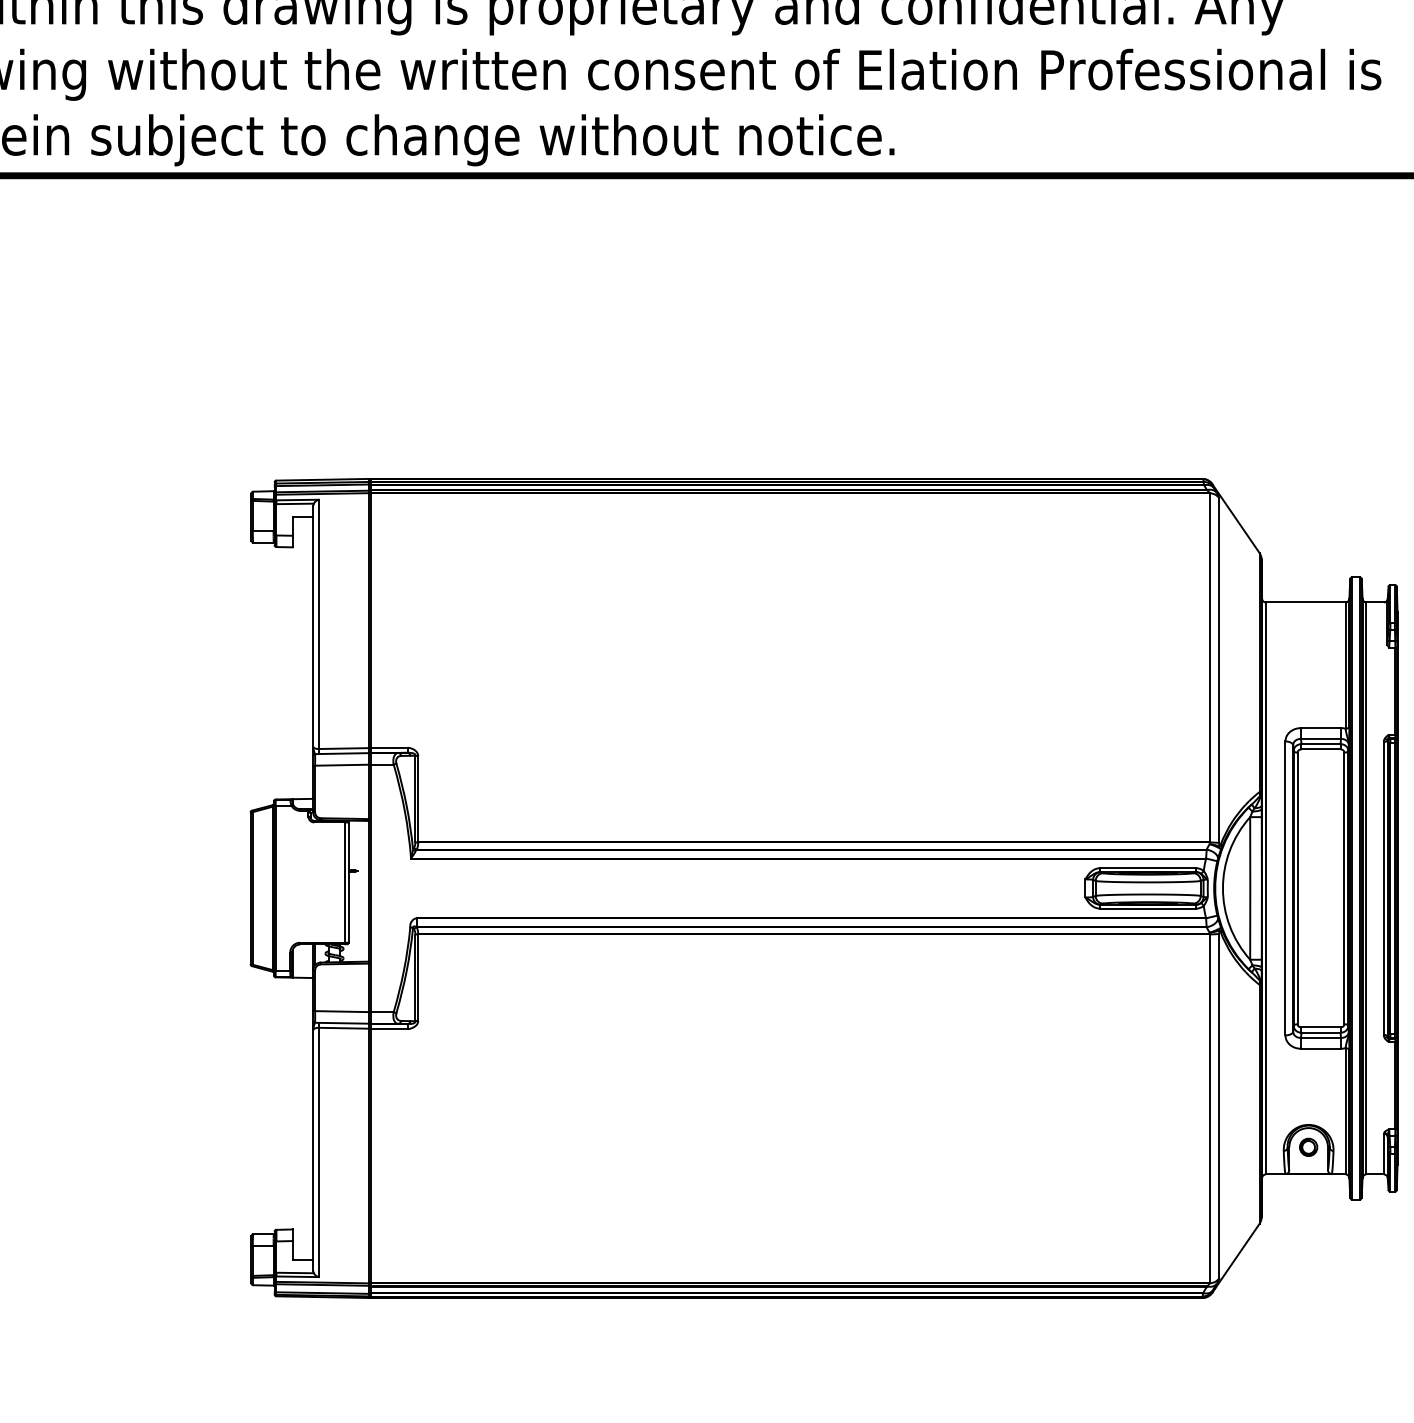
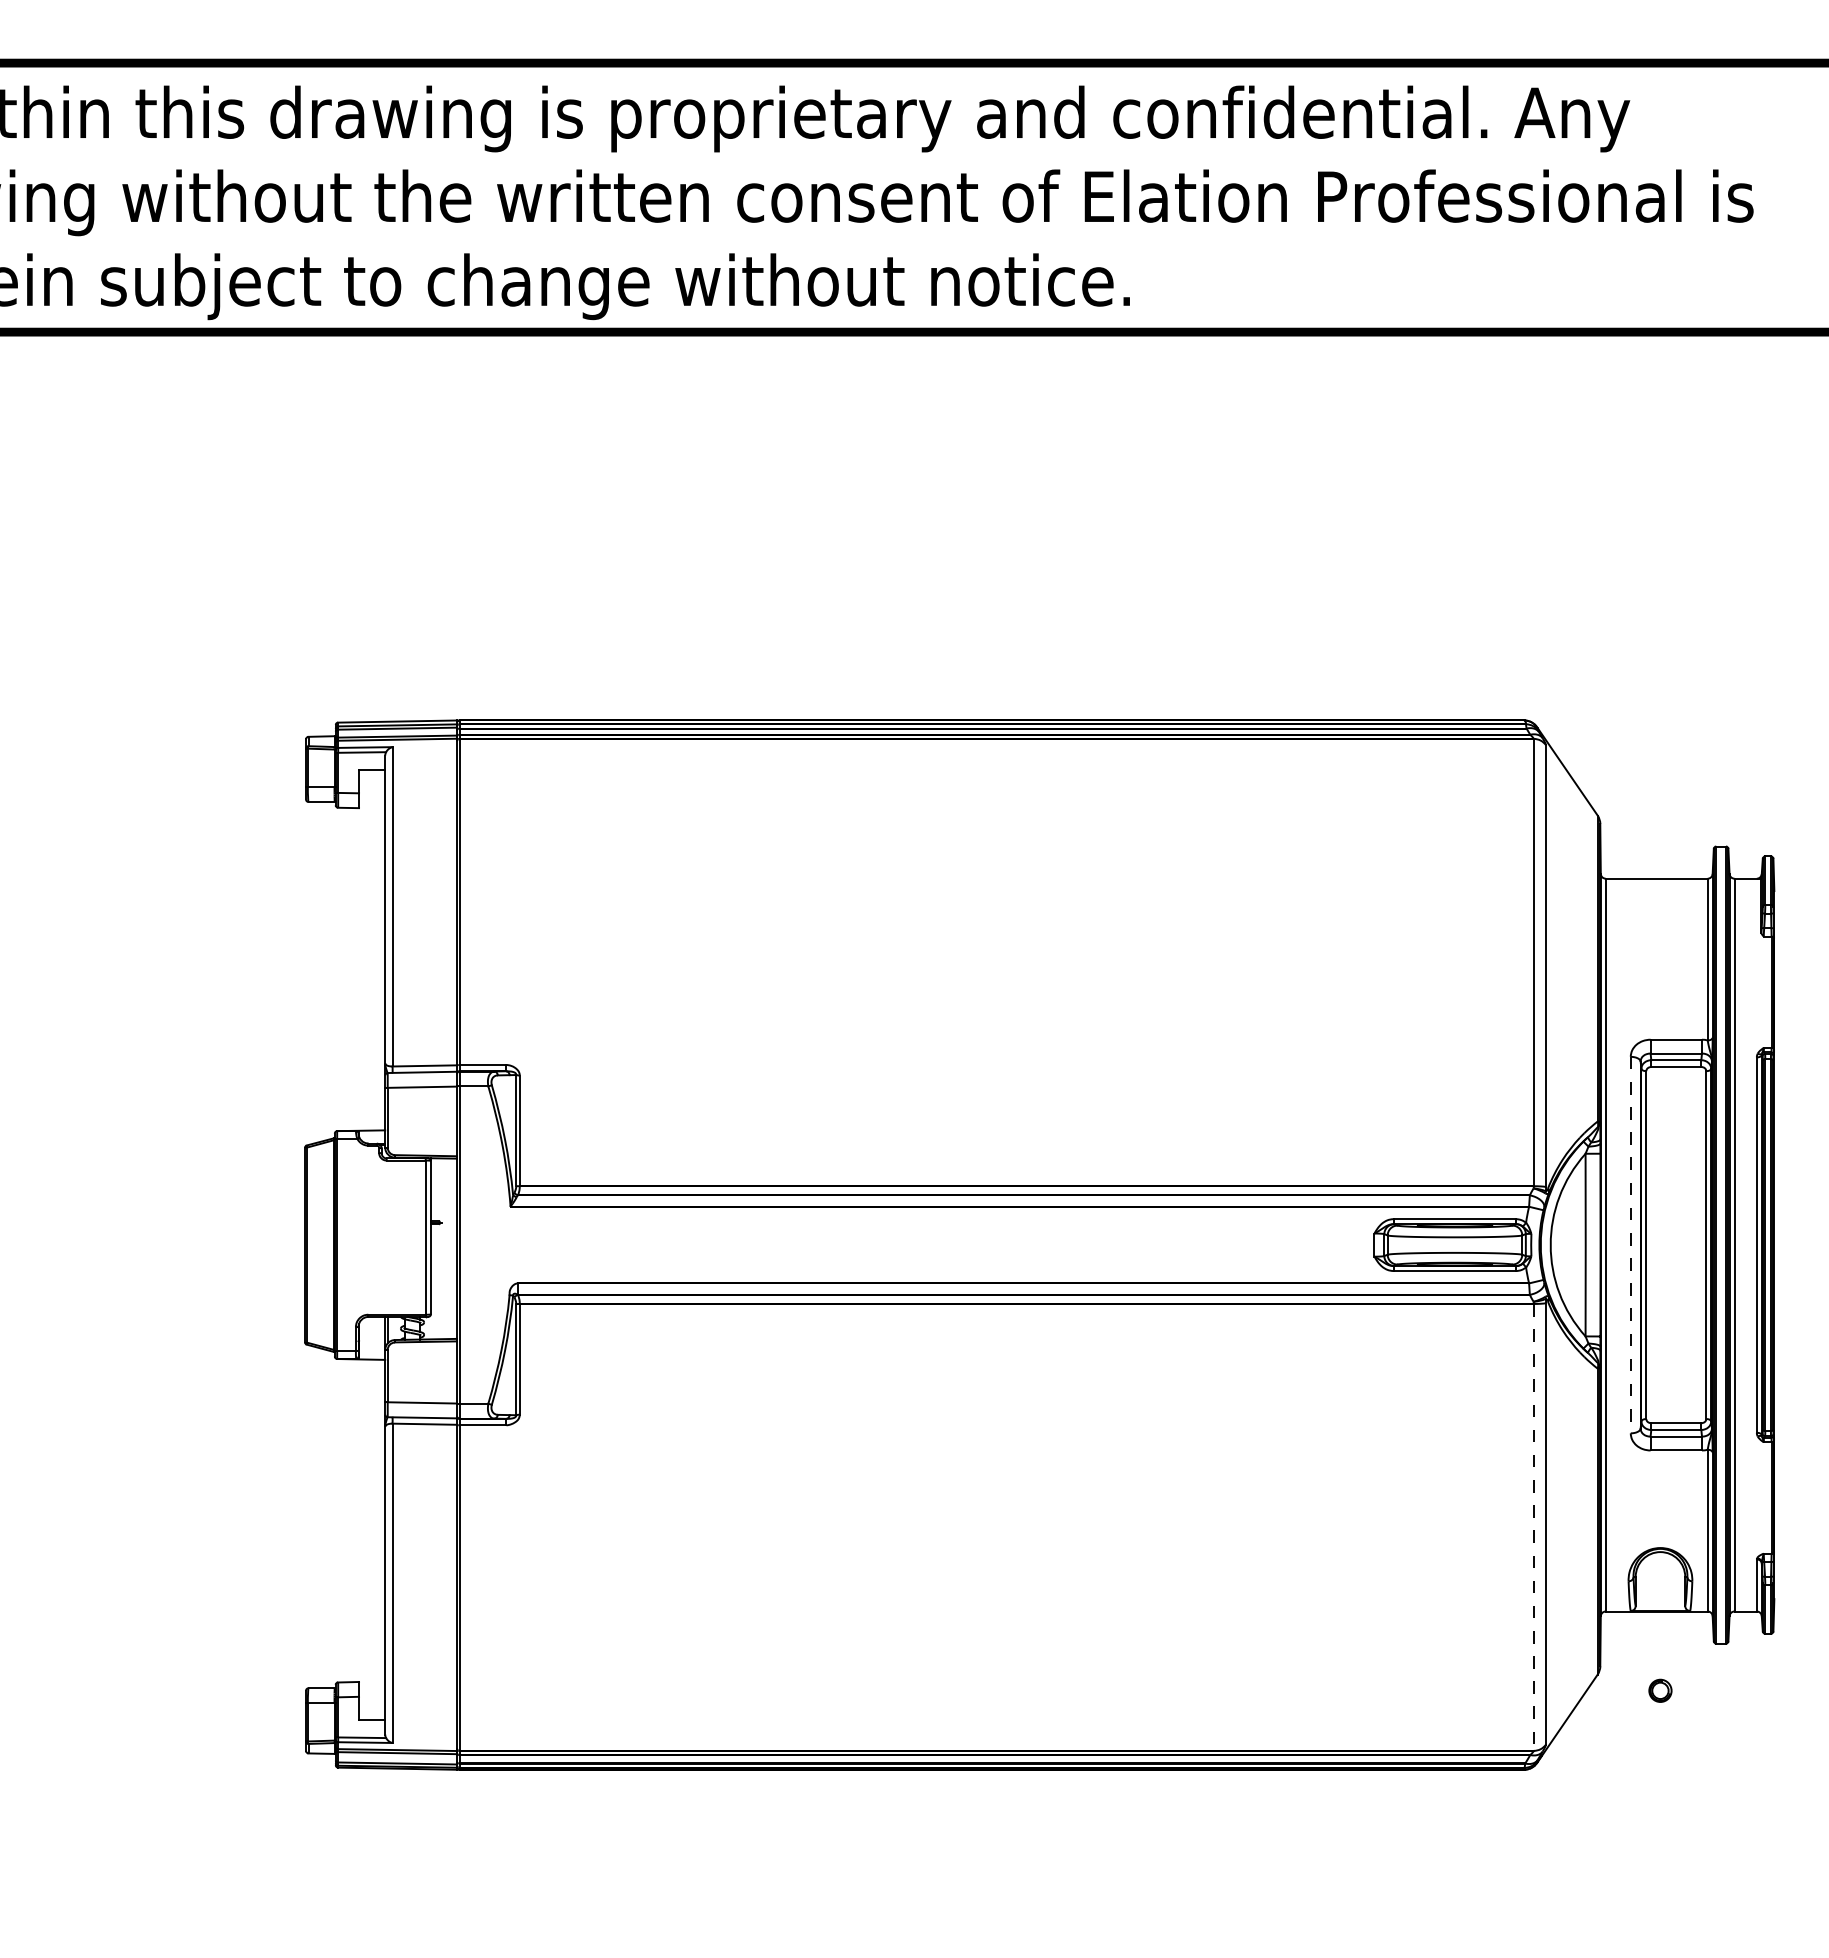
line: (1285, 888) -> (1630, 1245), solid -> dashed
line: (1209, 1108) -> (1533, 1527), solid -> dashed
part: (1308, 1147) -> (1660, 1690), moved

